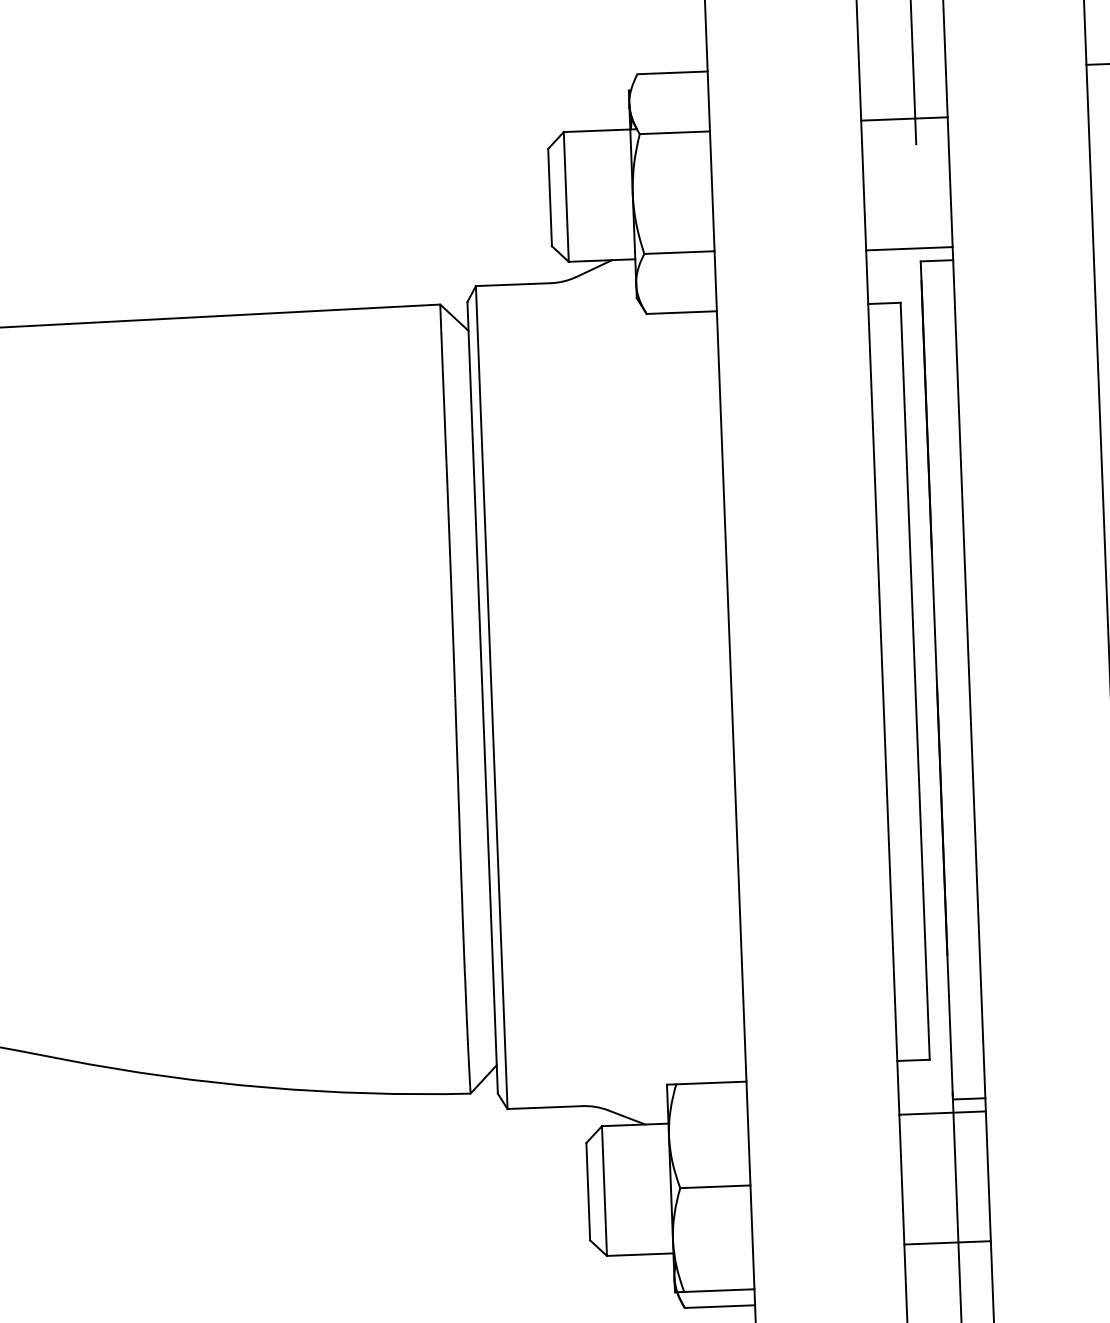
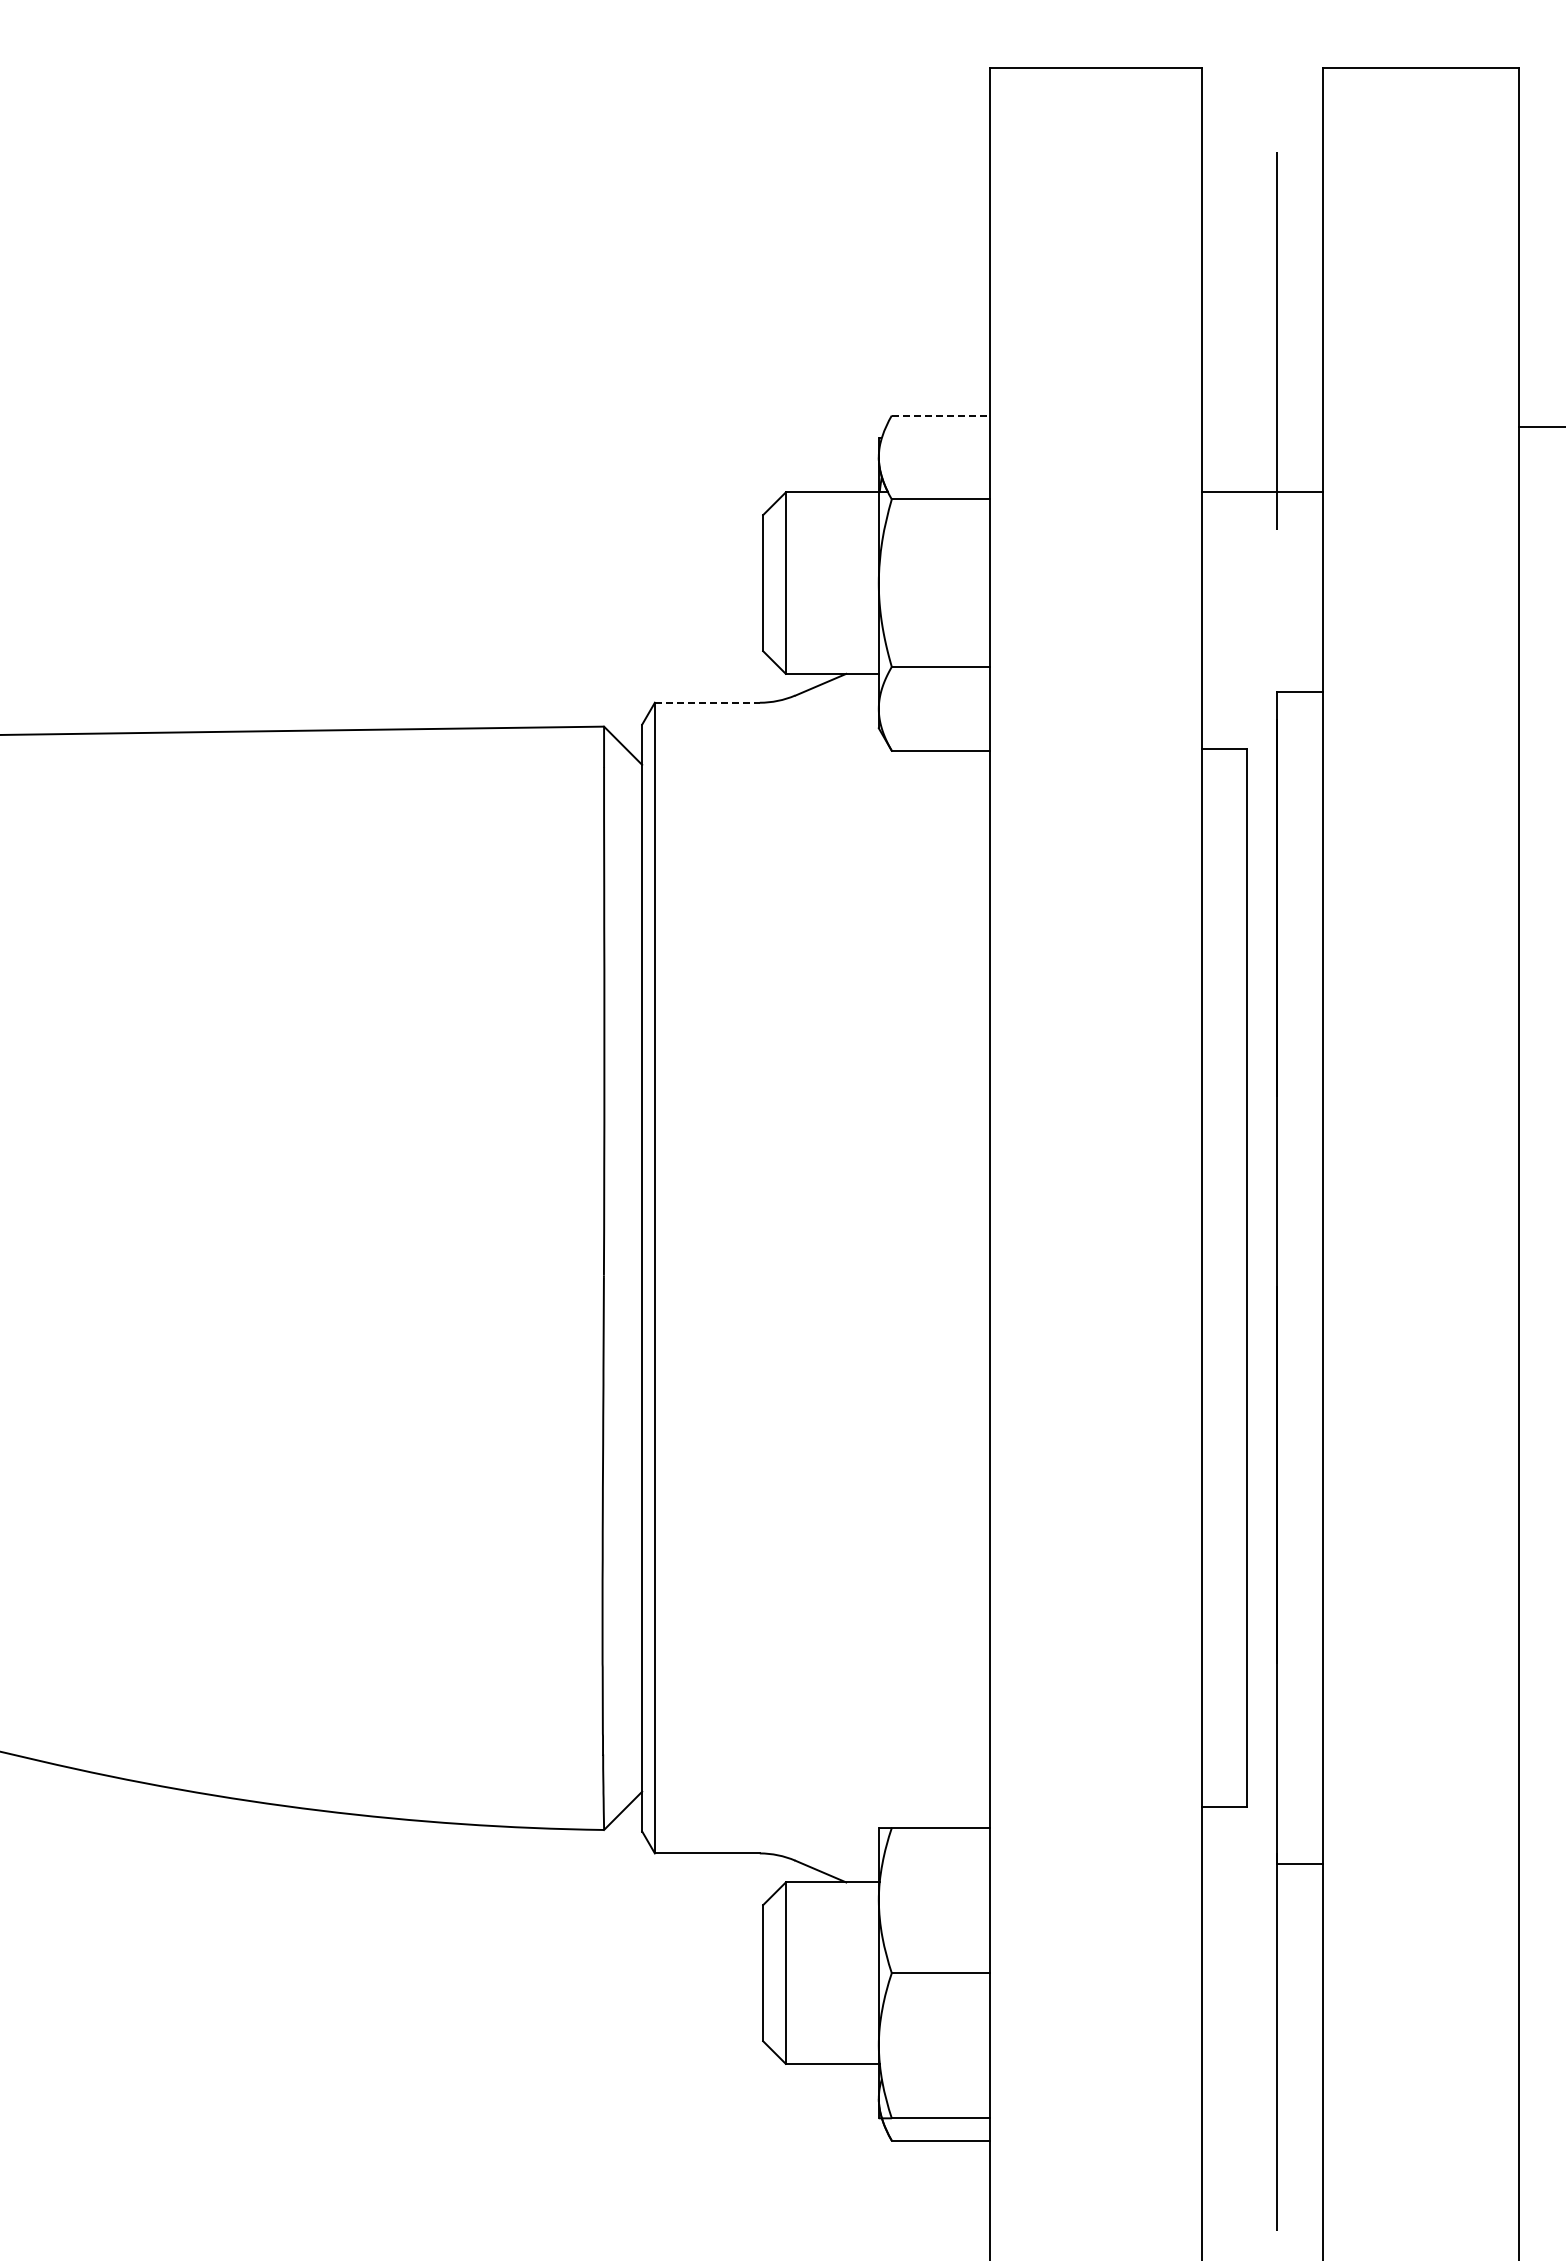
line: (673, 72) -> (941, 415), solid -> dashed
line: (908, 248) -> (1261, 673), removed
line: (513, 284) -> (707, 702), solid -> dashed
line: (942, 1113) -> (1261, 1882), removed
line: (947, 1242) -> (1261, 2063), removed

